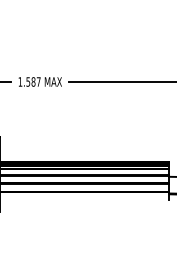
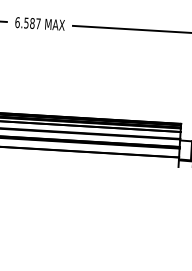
text: (20, 81) -> (17, 22), 1.587 -> 6.587

